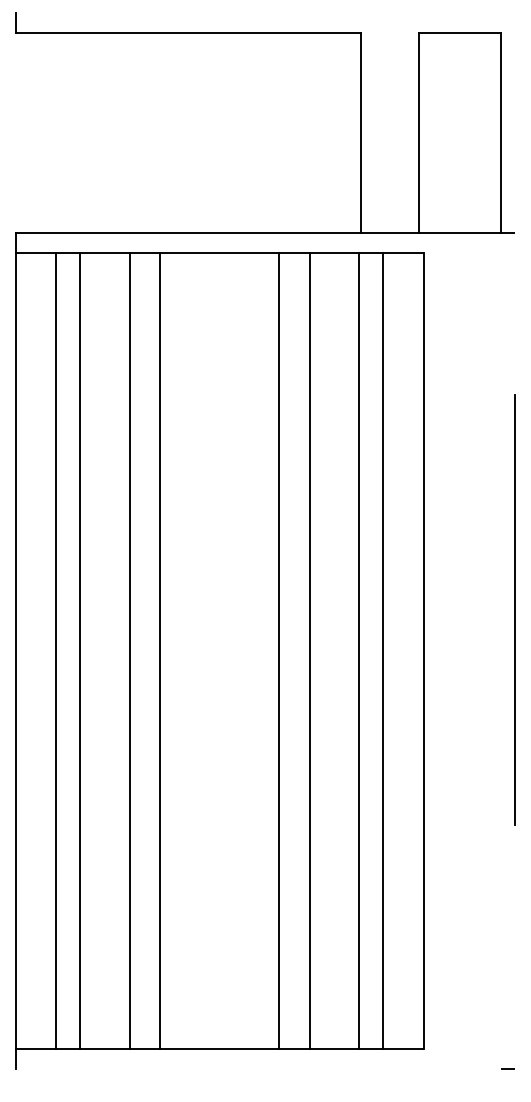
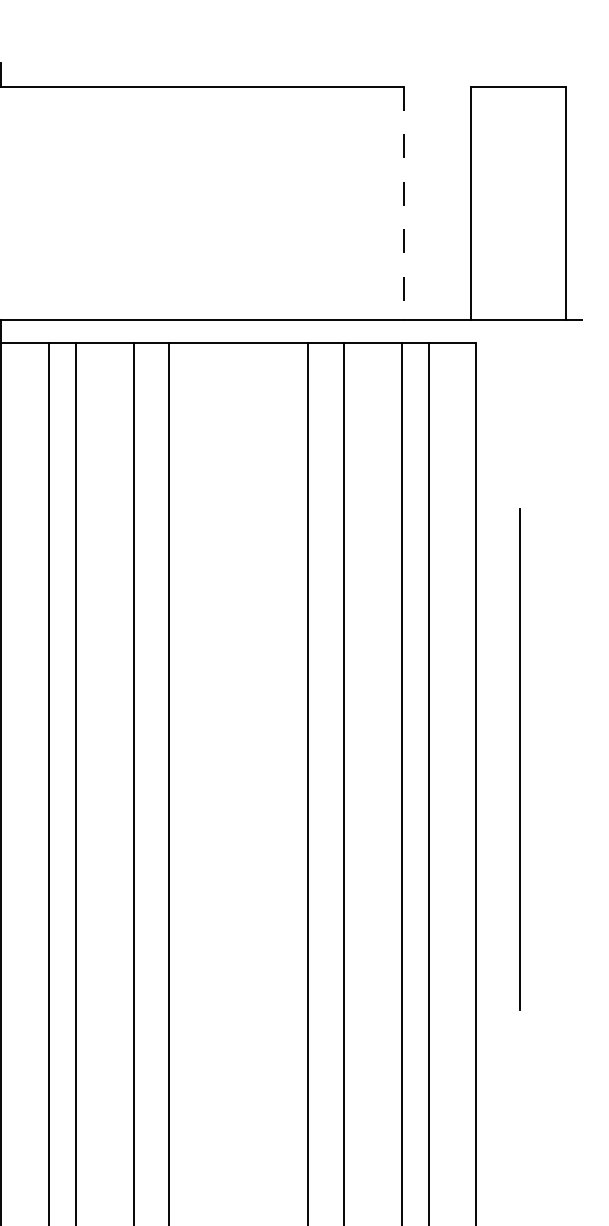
line: (361, 132) -> (404, 202), solid -> dashed
line: (514, 609) -> (519, 758), moved

